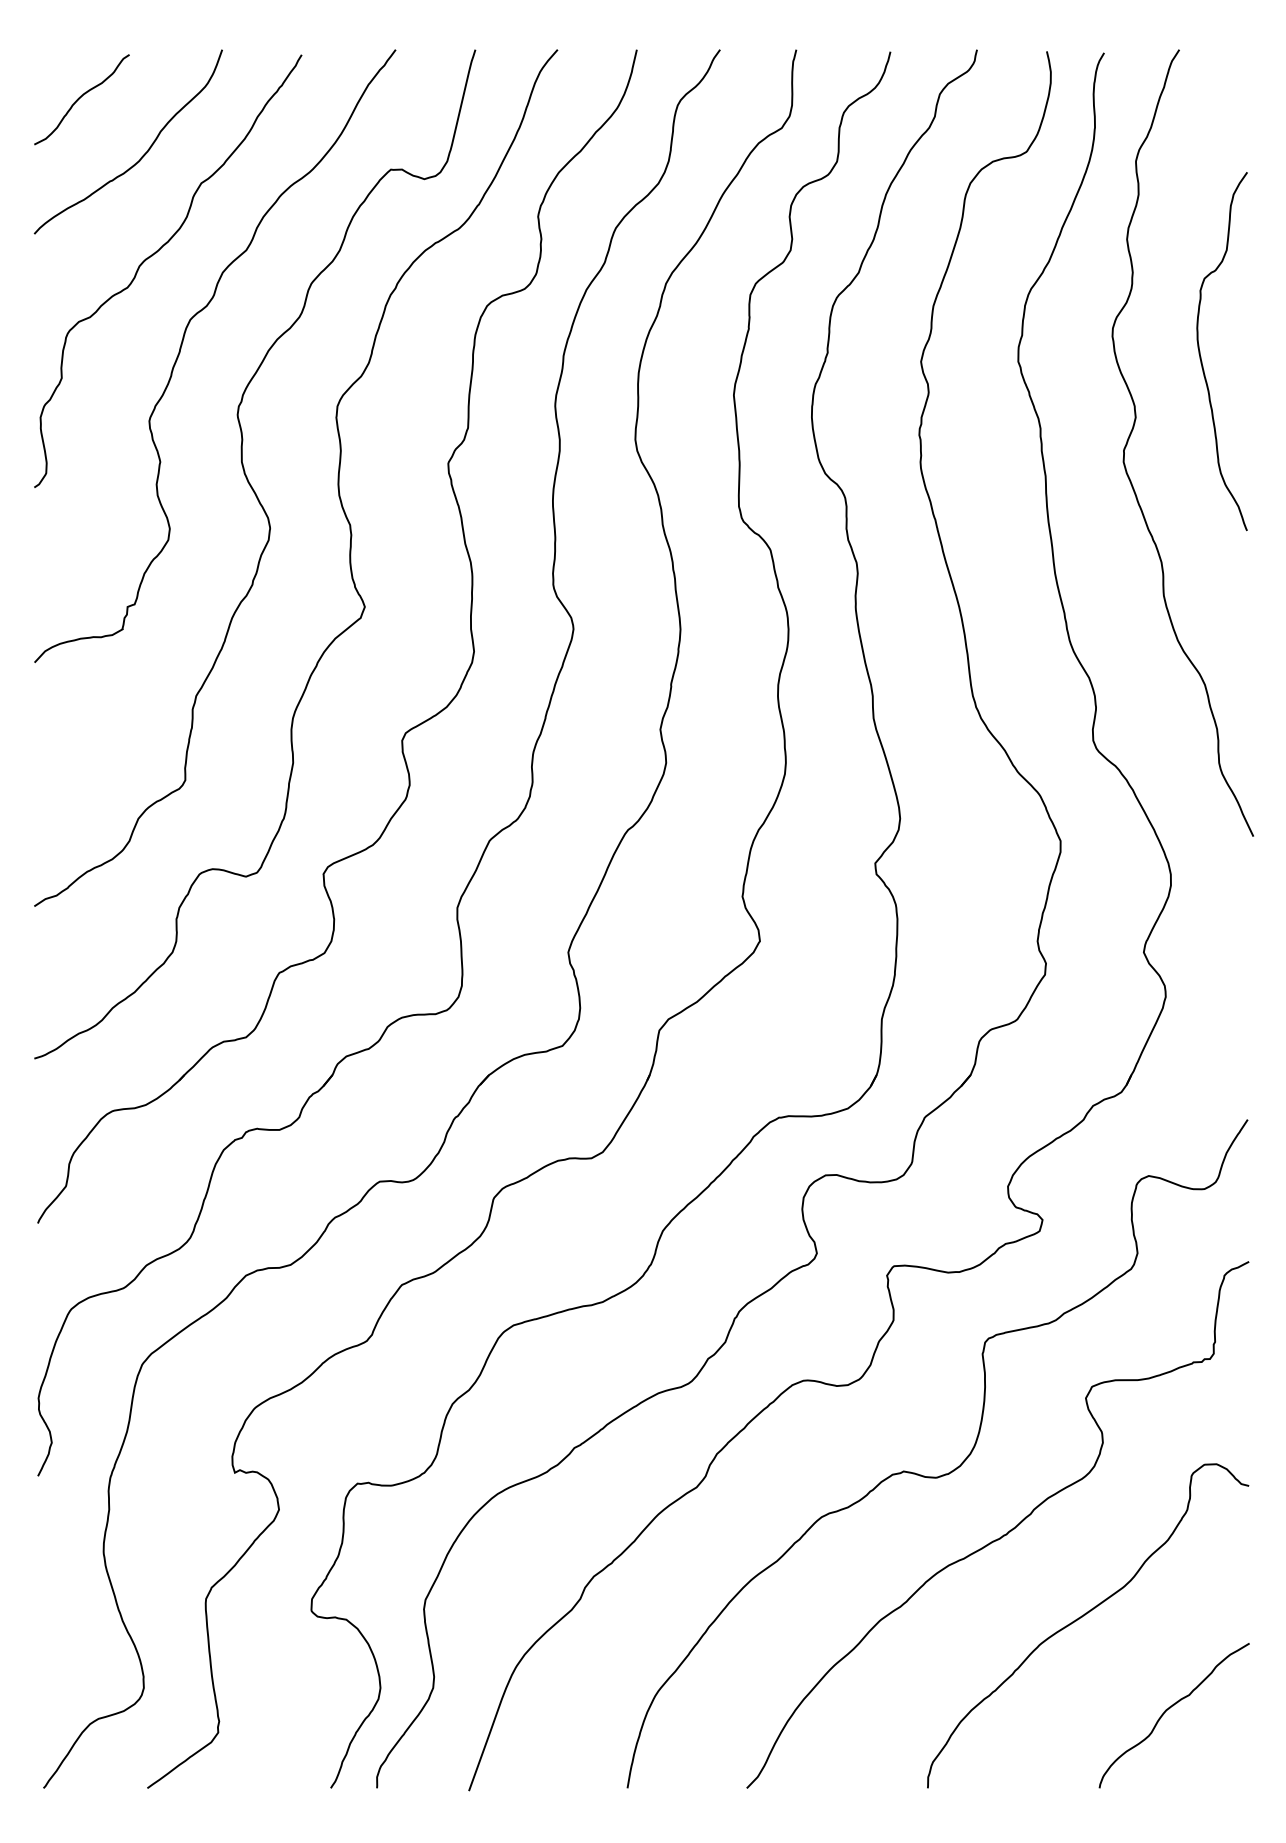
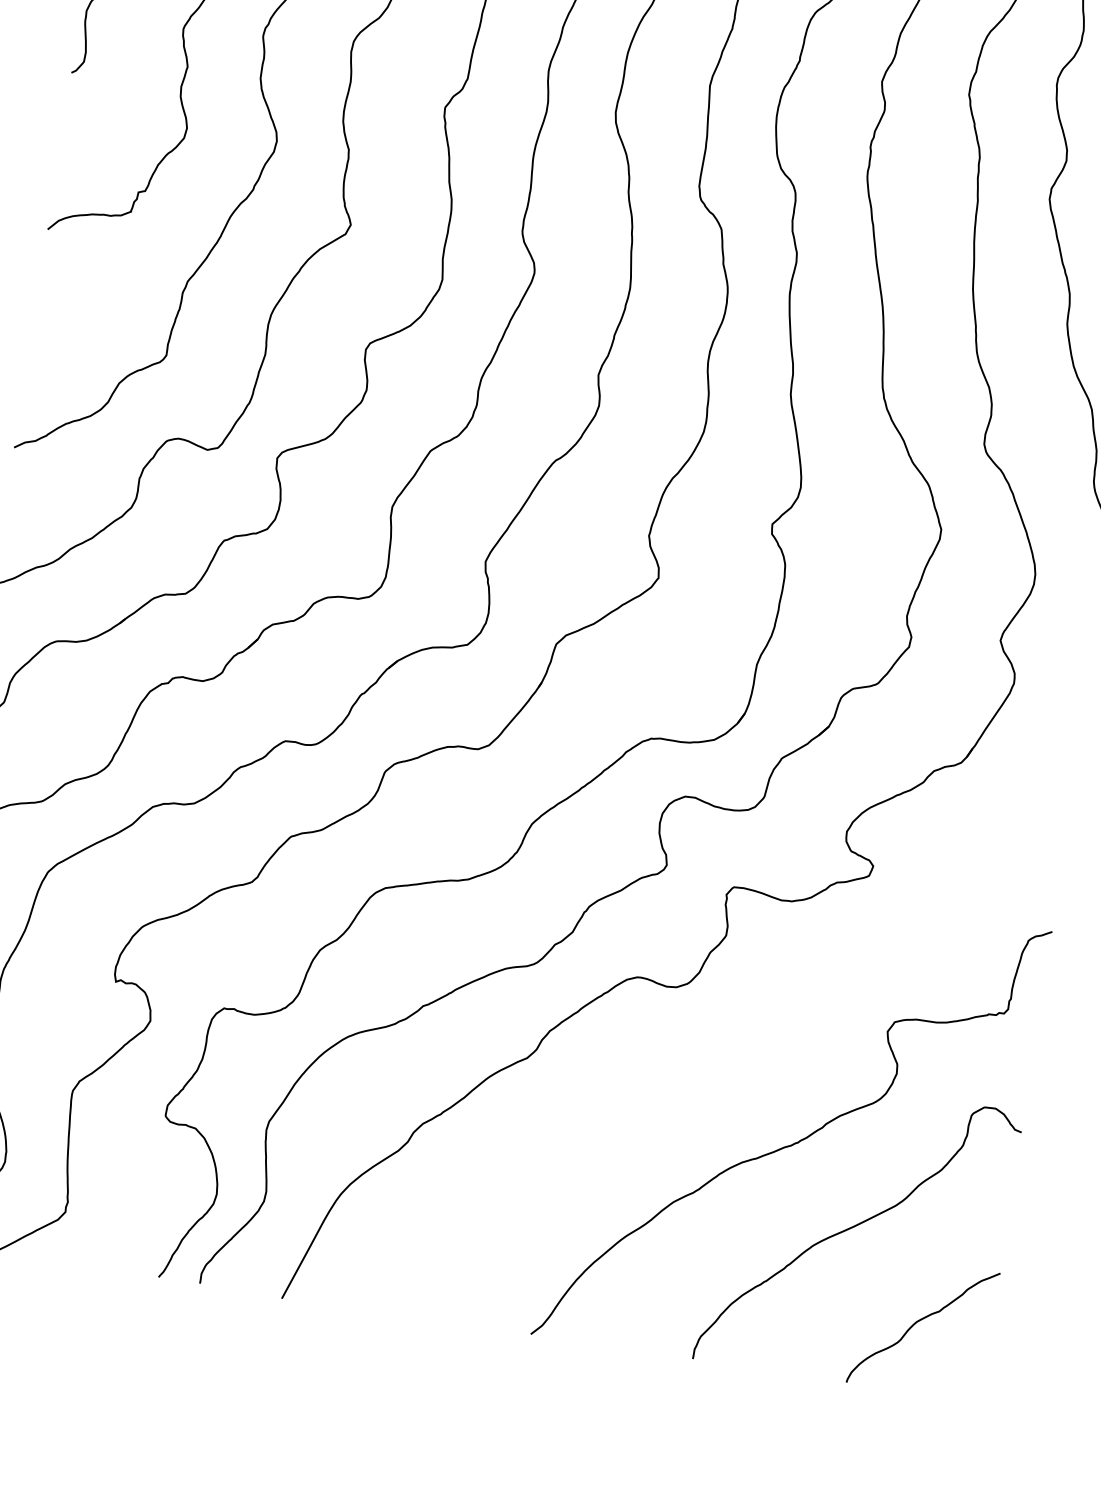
curve: (945, 1473) -> (751, 1079), removed

